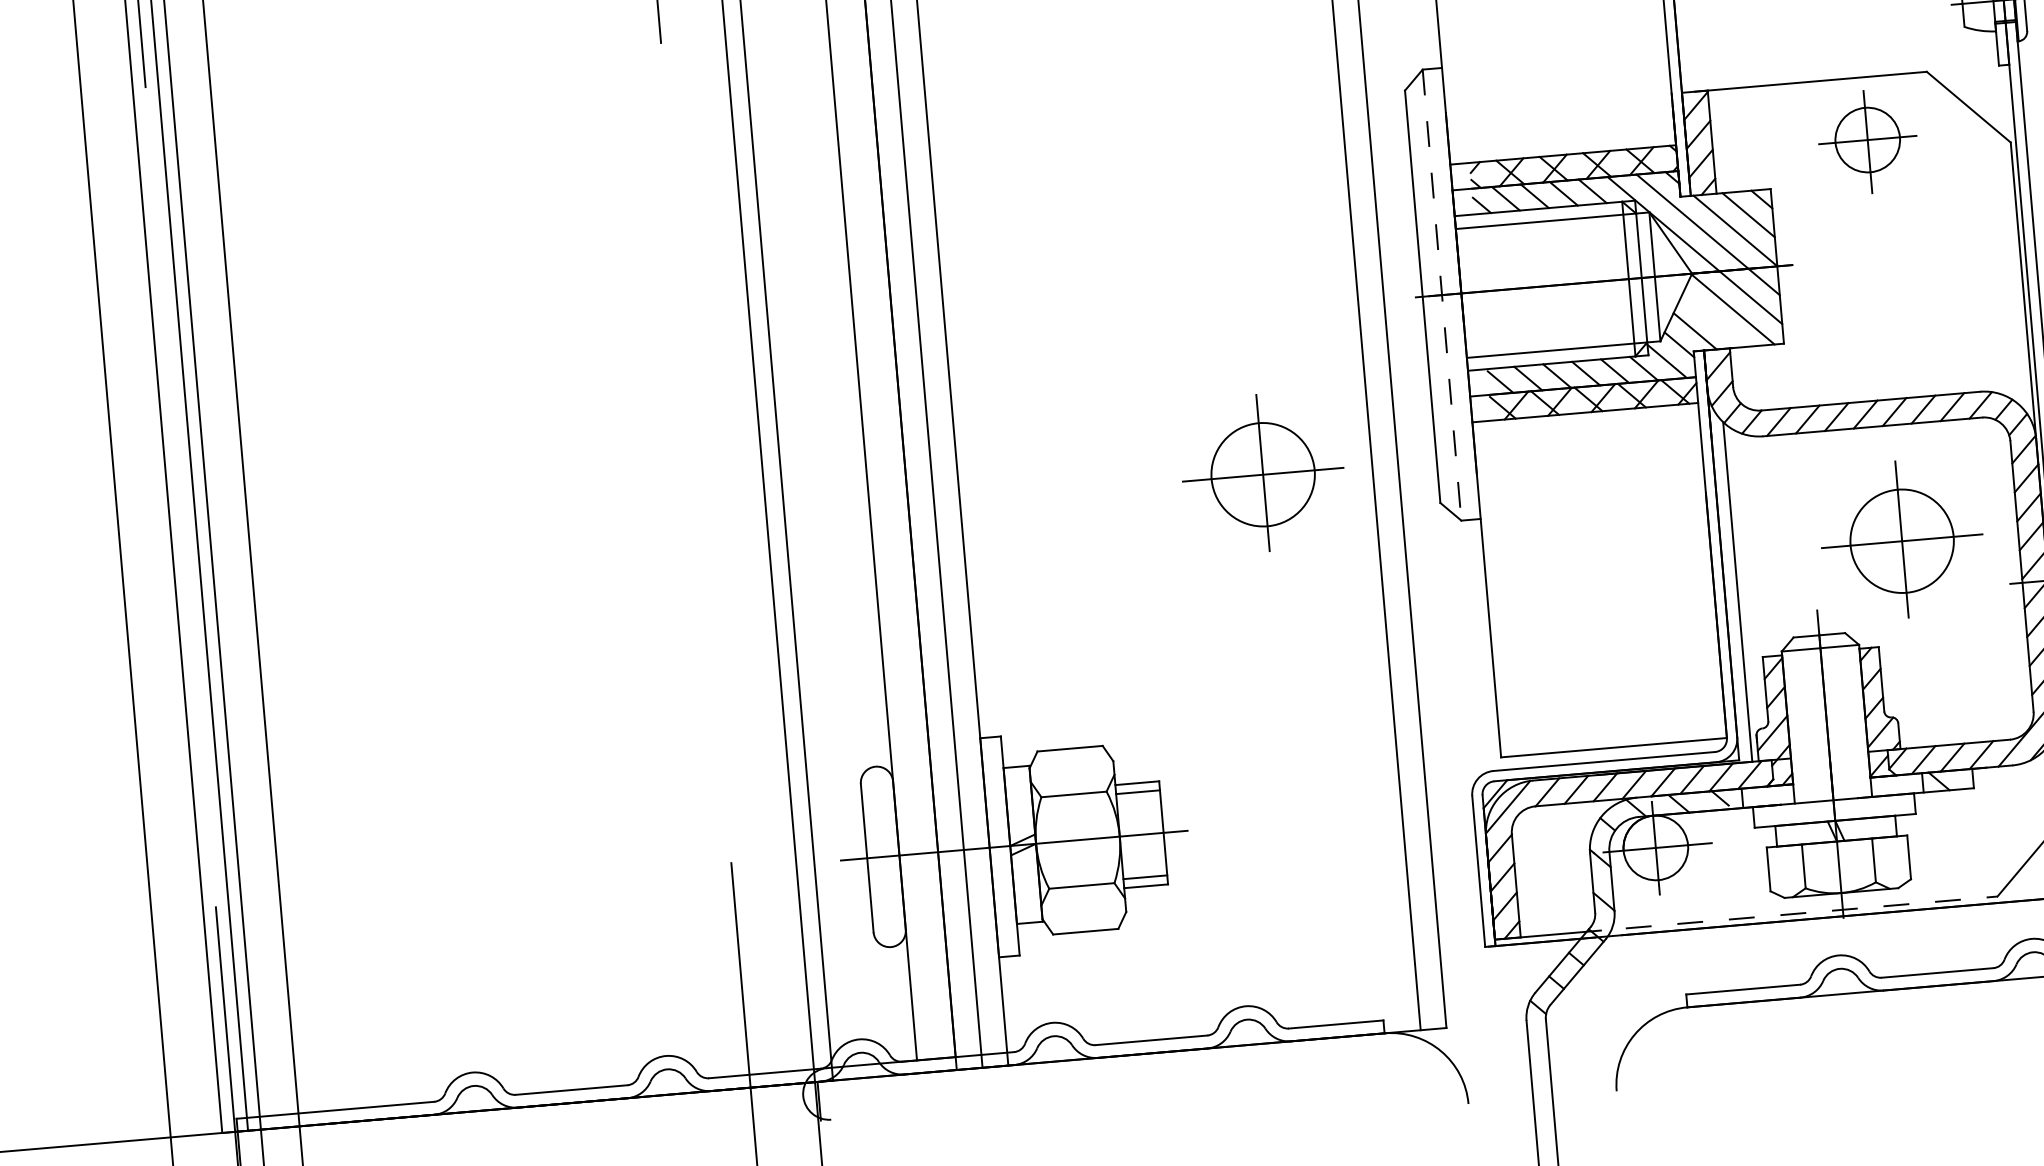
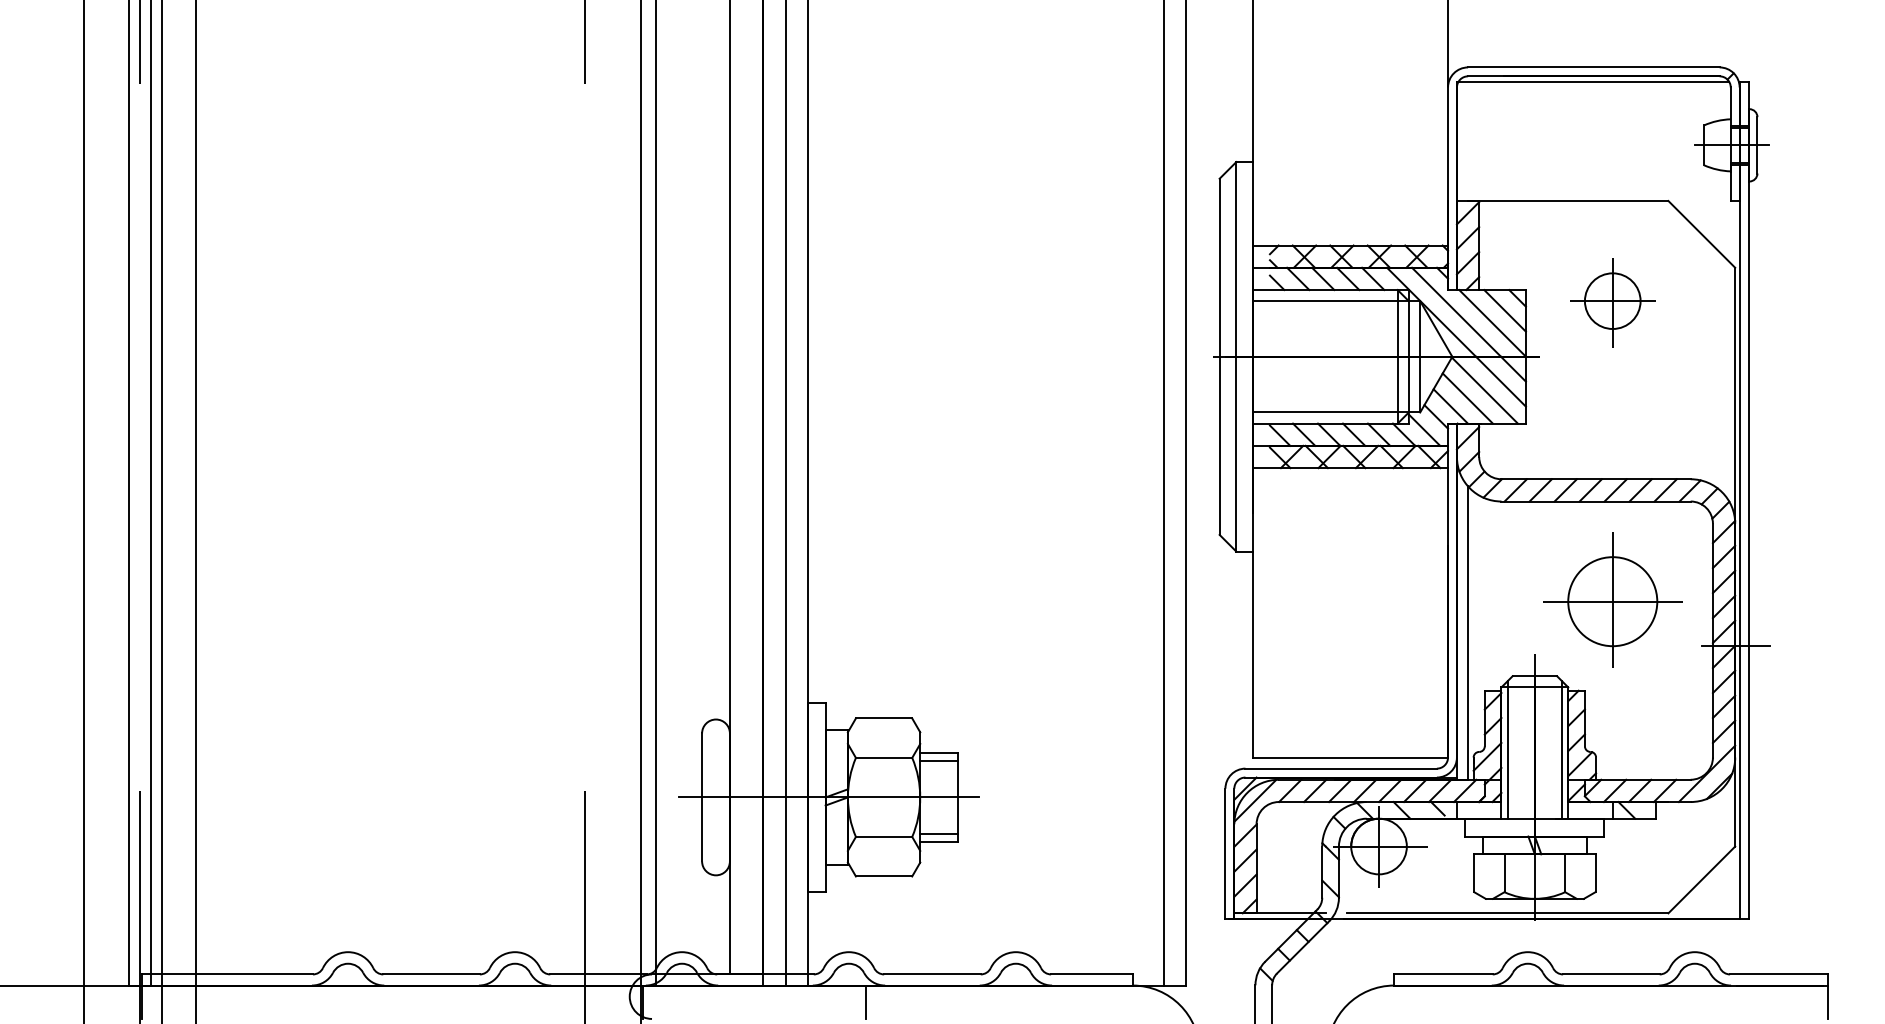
part: (1867, 141) -> (1612, 302), moved
line: (1442, 294) -> (1236, 356), dashed -> solid
line: (1713, 320) -> (1467, 398), added
part: (1262, 472) -> (1069, 495), removed
line: (1858, 717) -> (1562, 749), added
line: (1794, 722) -> (1507, 749), added
line: (1811, 912) -> (1507, 913), dashed -> solid
line: (1076, 1078) -> (865, 1001), added

